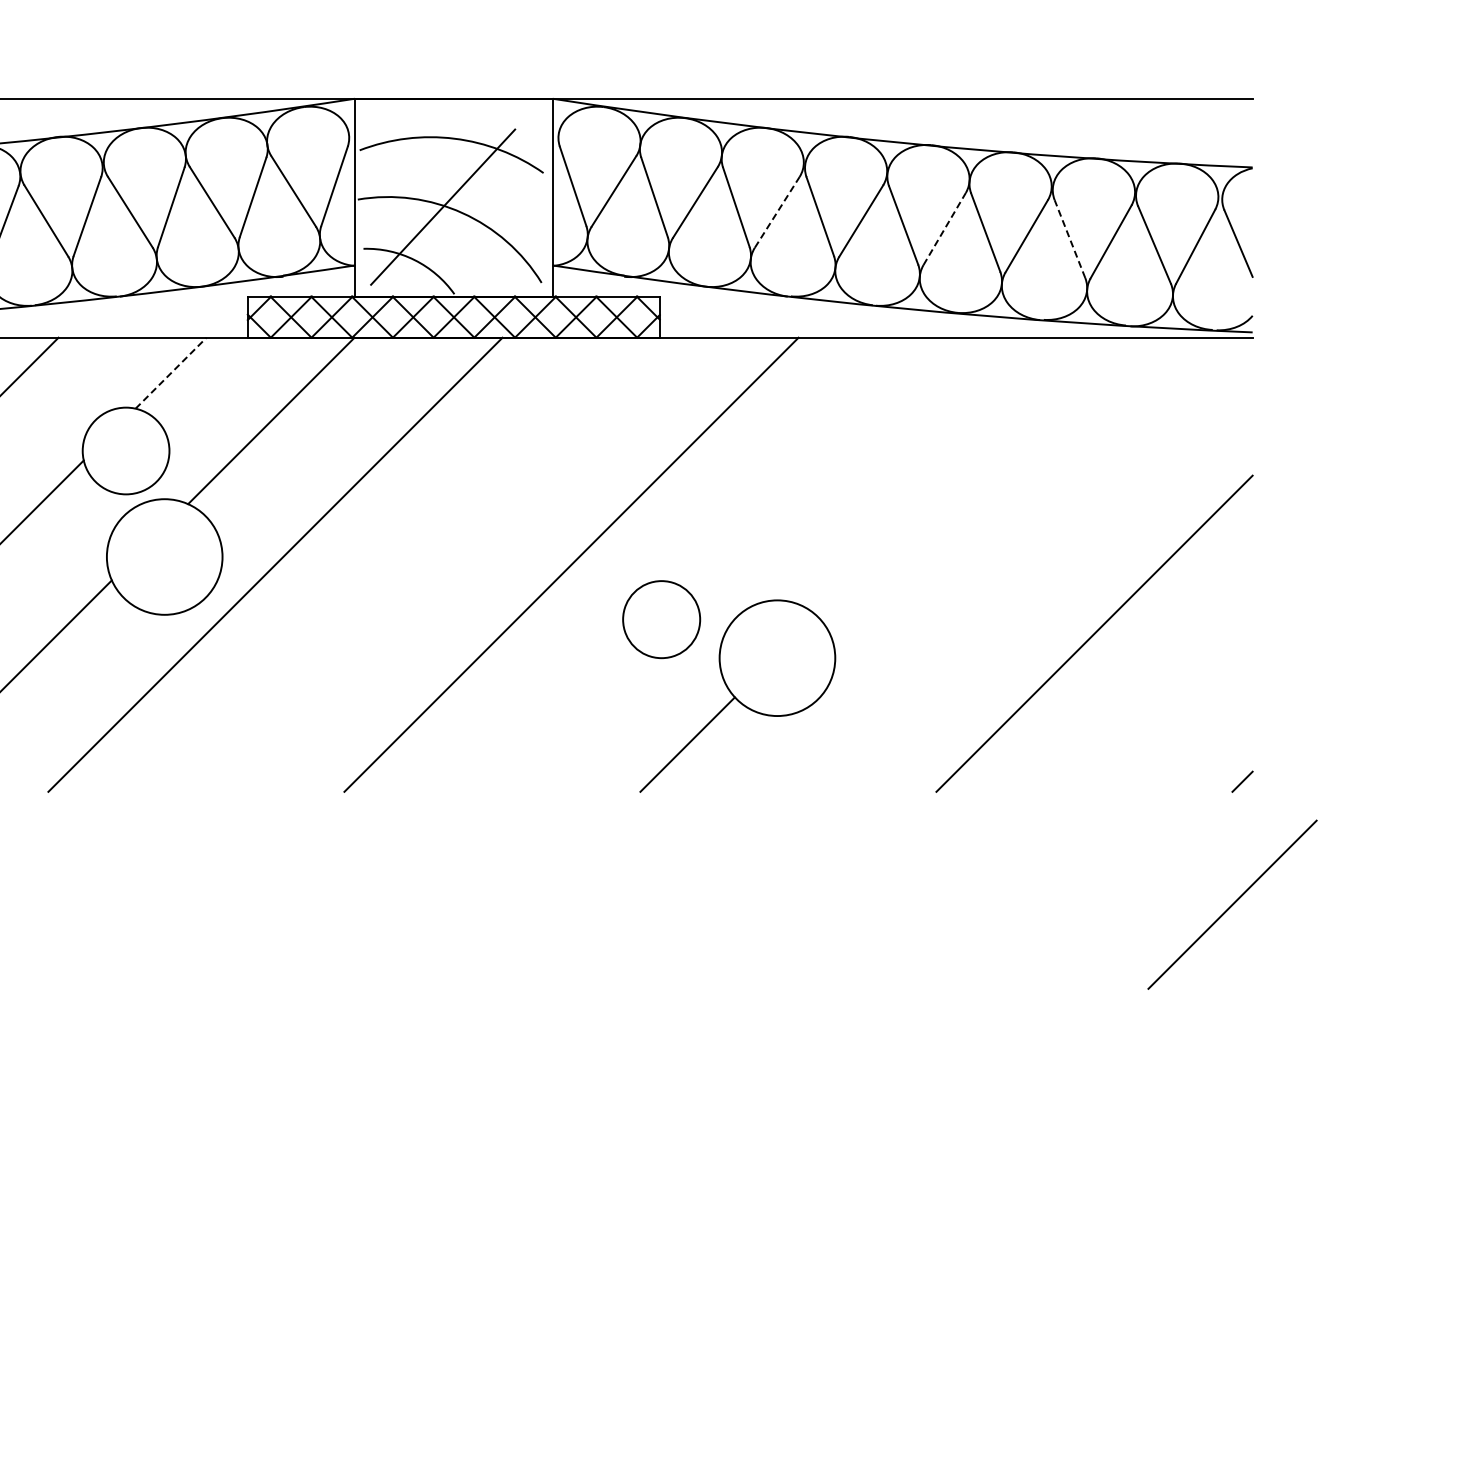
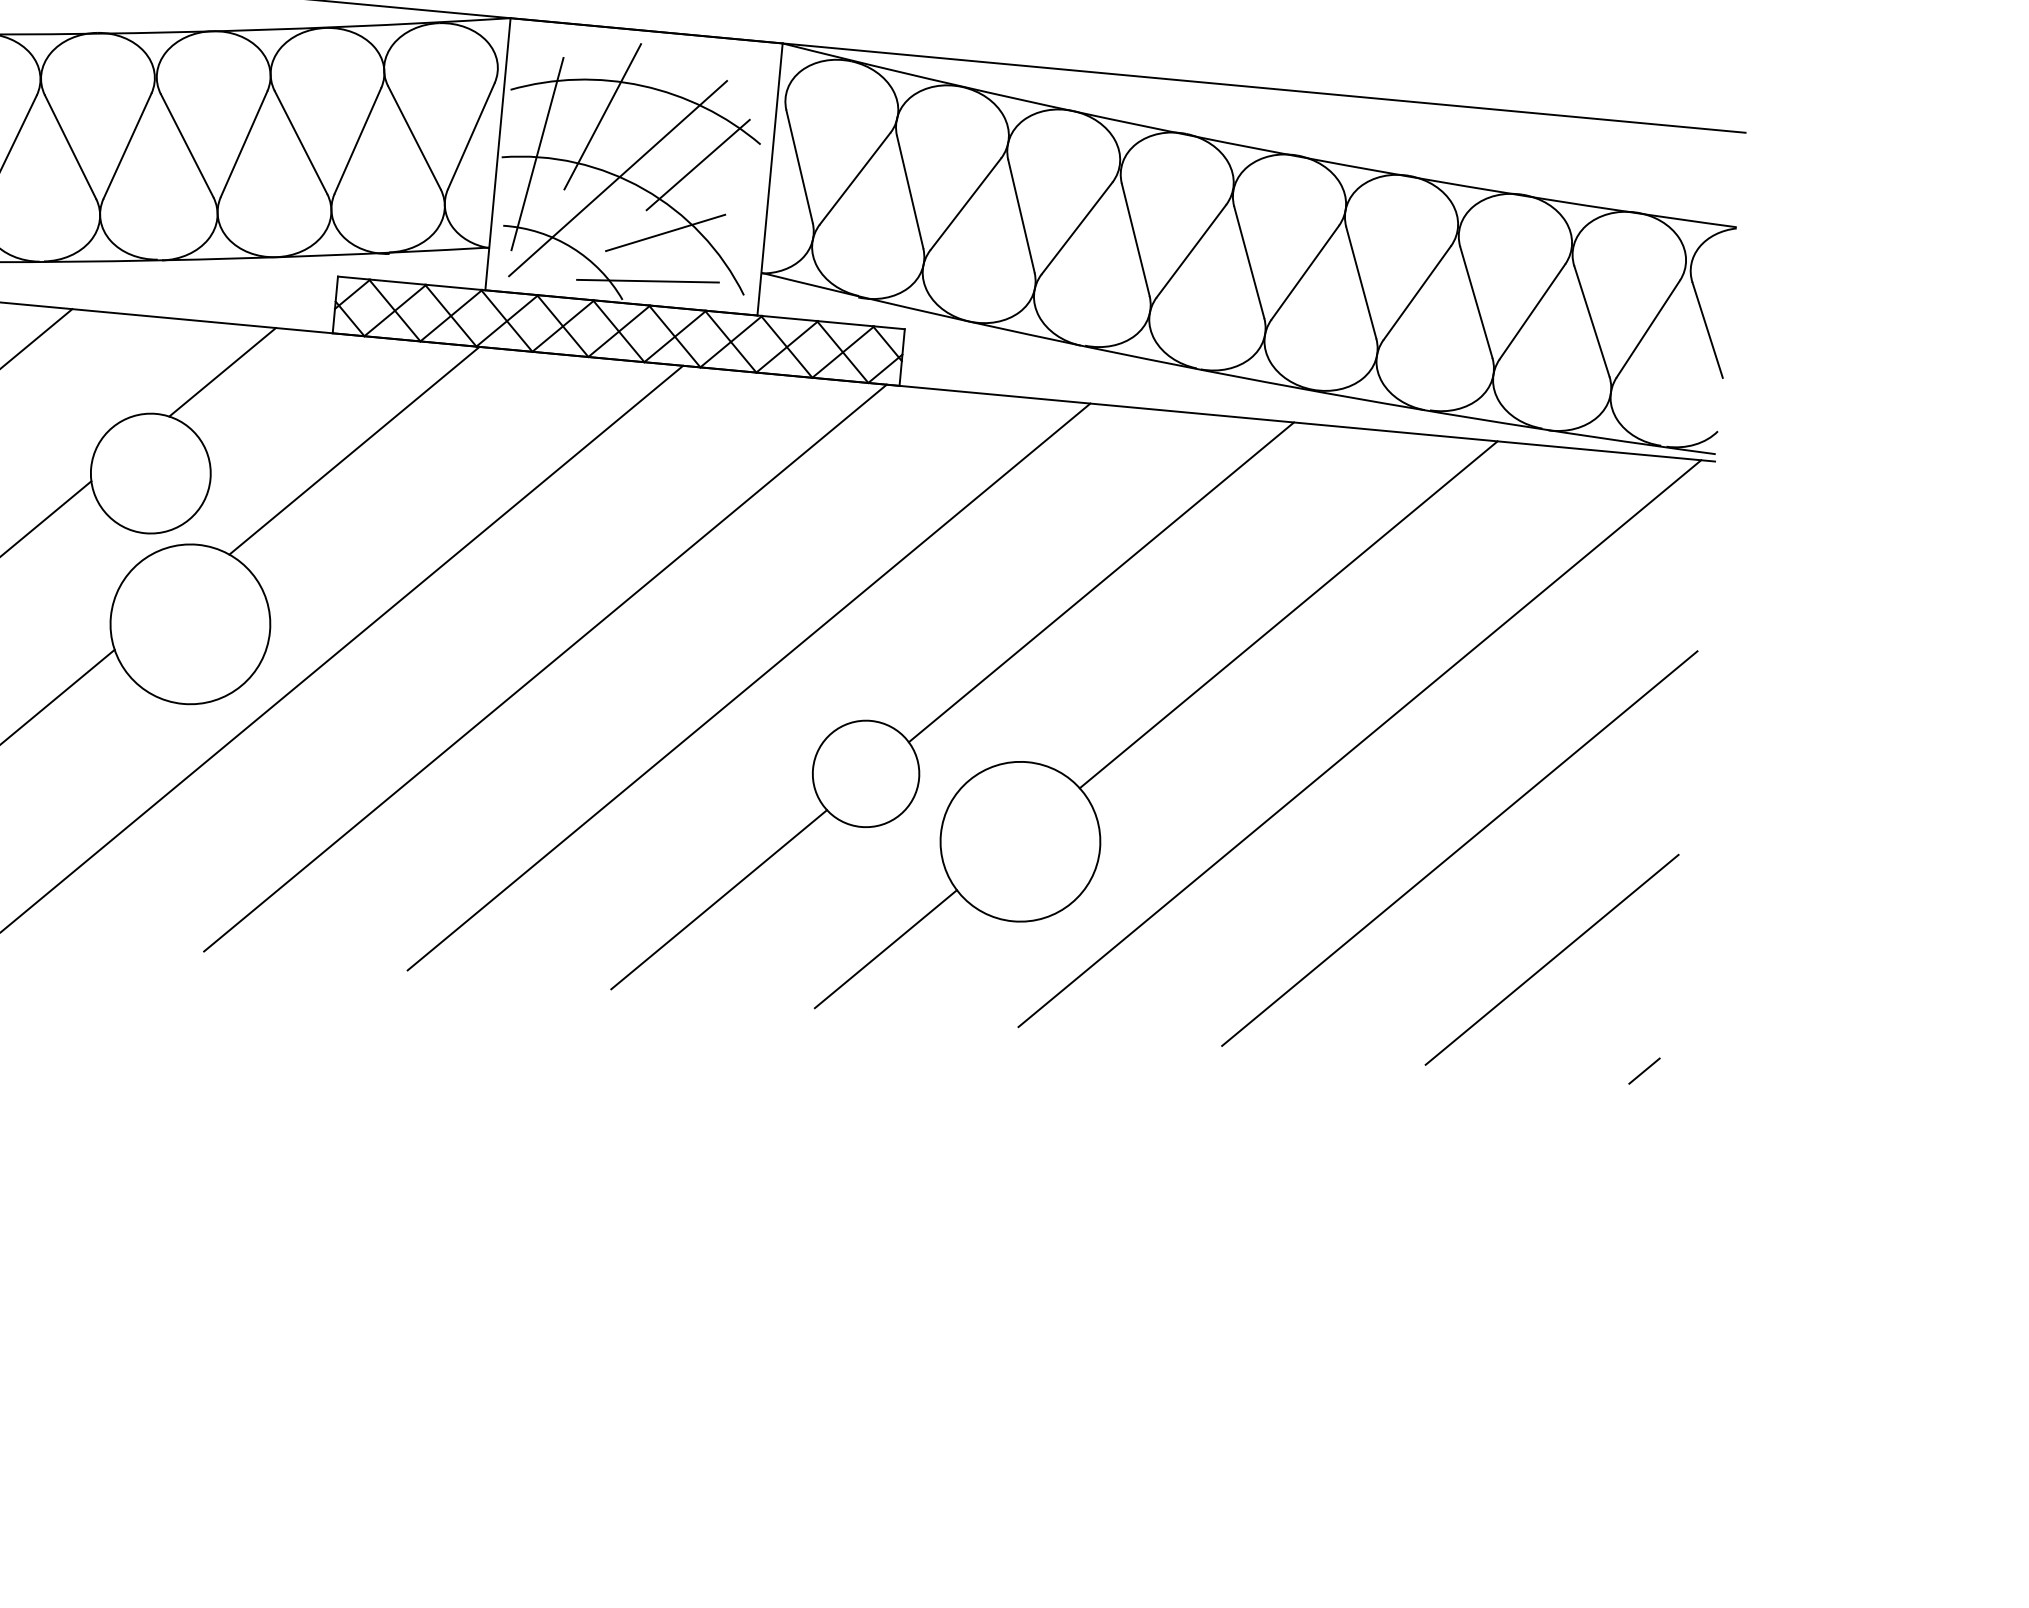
line: (427, 163) -> (602, 116), added
line: (499, 192) -> (697, 165), added
line: (383, 194) -> (537, 153), added
line: (777, 212) -> (1077, 228), dashed -> solid
line: (944, 229) -> (1304, 273), dashed -> solid
line: (1069, 239) -> (1475, 303), dashed -> solid
line: (480, 243) -> (664, 233), added
line: (471, 278) -> (648, 280), added
line: (171, 372) -> (223, 371), dashed -> solid
line: (818, 465) -> (1101, 581), added
line: (955, 476) -> (1288, 614), added
line: (423, 564) -> (545, 667), added
line: (1015, 564) -> (1359, 743), added
line: (563, 719) -> (718, 898), added
line: (1232, 904) -> (1552, 959), moved

